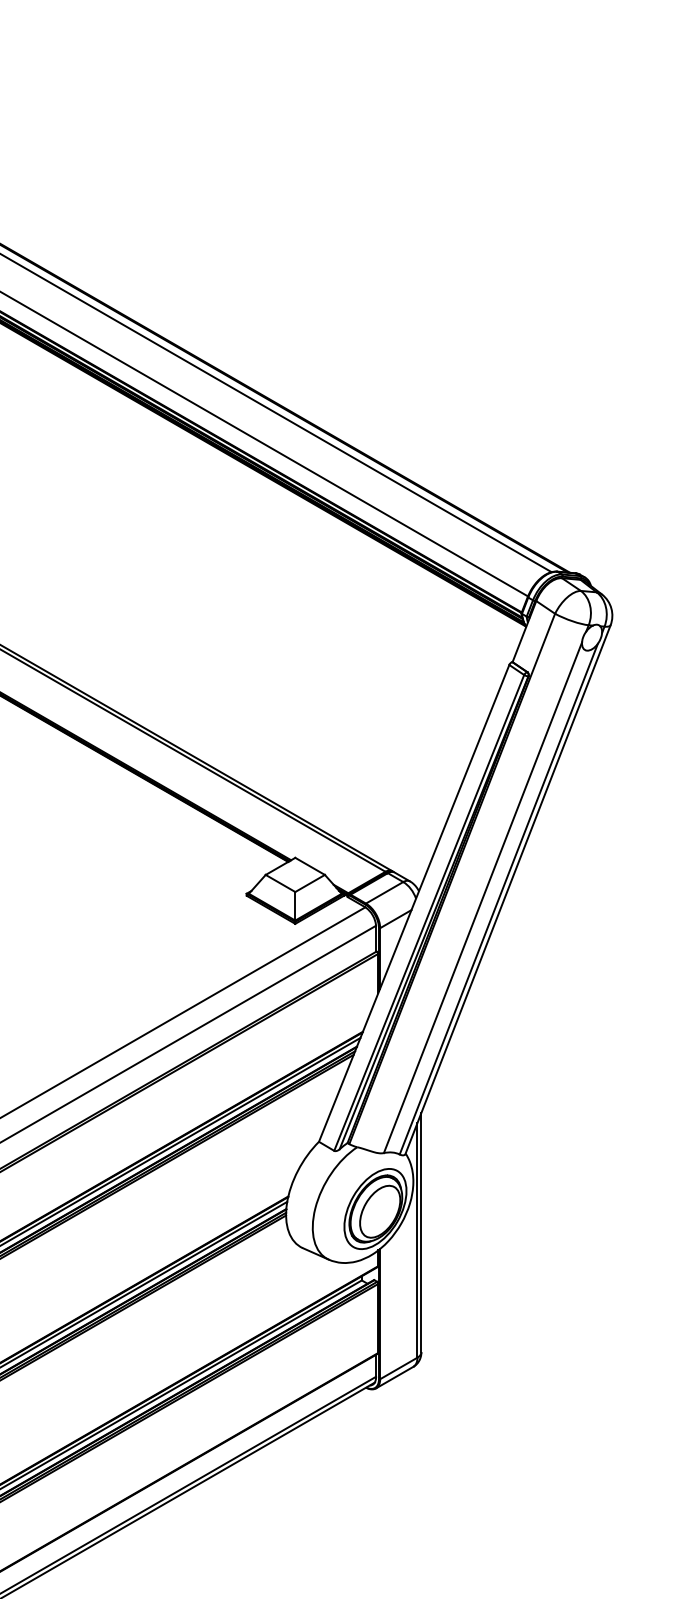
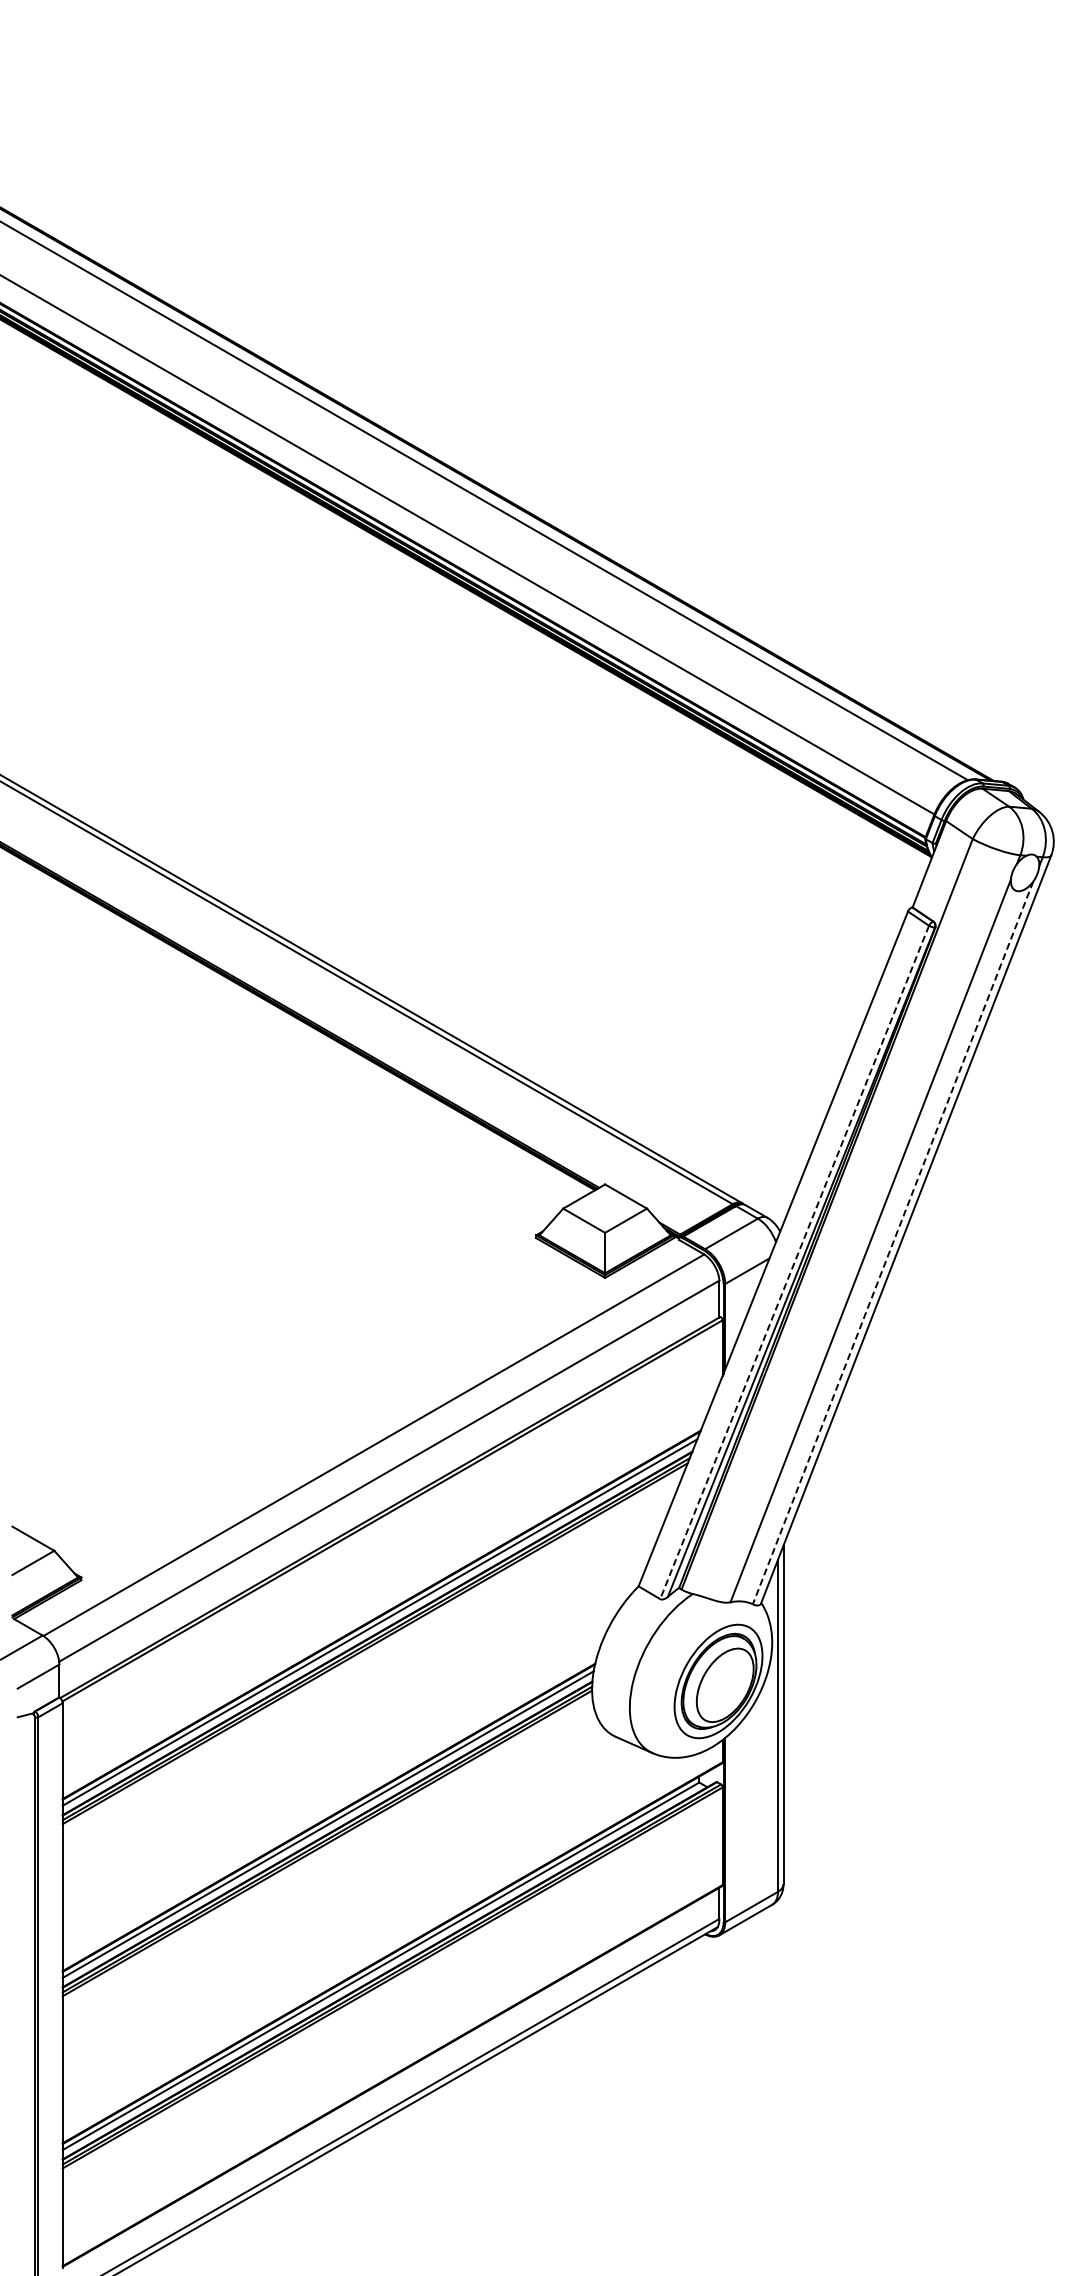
line: (499, 898) -> (893, 1242), solid -> dashed
line: (429, 912) -> (794, 1262), solid -> dashed

